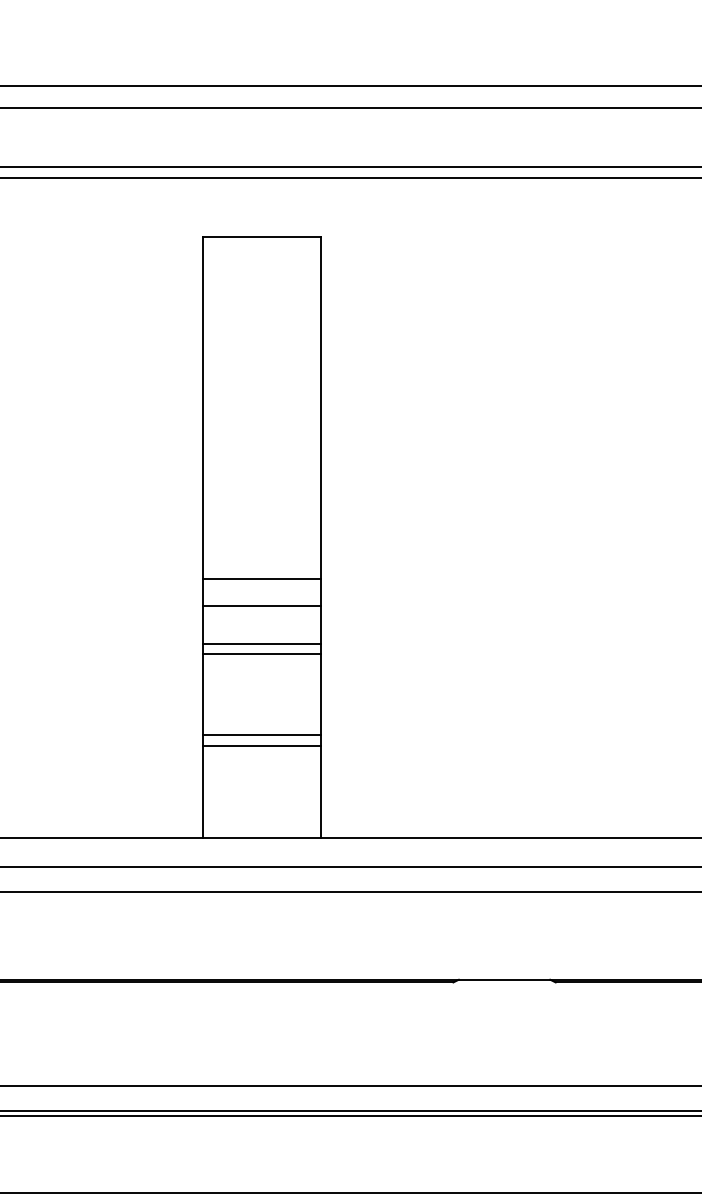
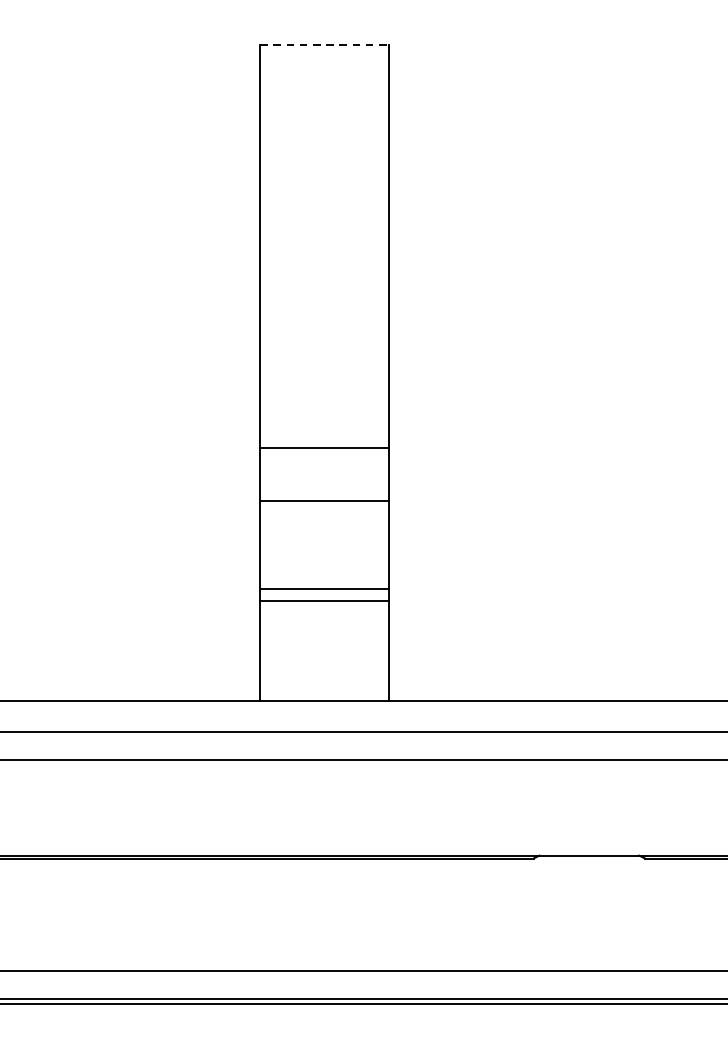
line: (262, 236) -> (325, 45), solid -> dashed
line: (261, 579) -> (324, 419), removed
line: (261, 643) -> (324, 488), removed

